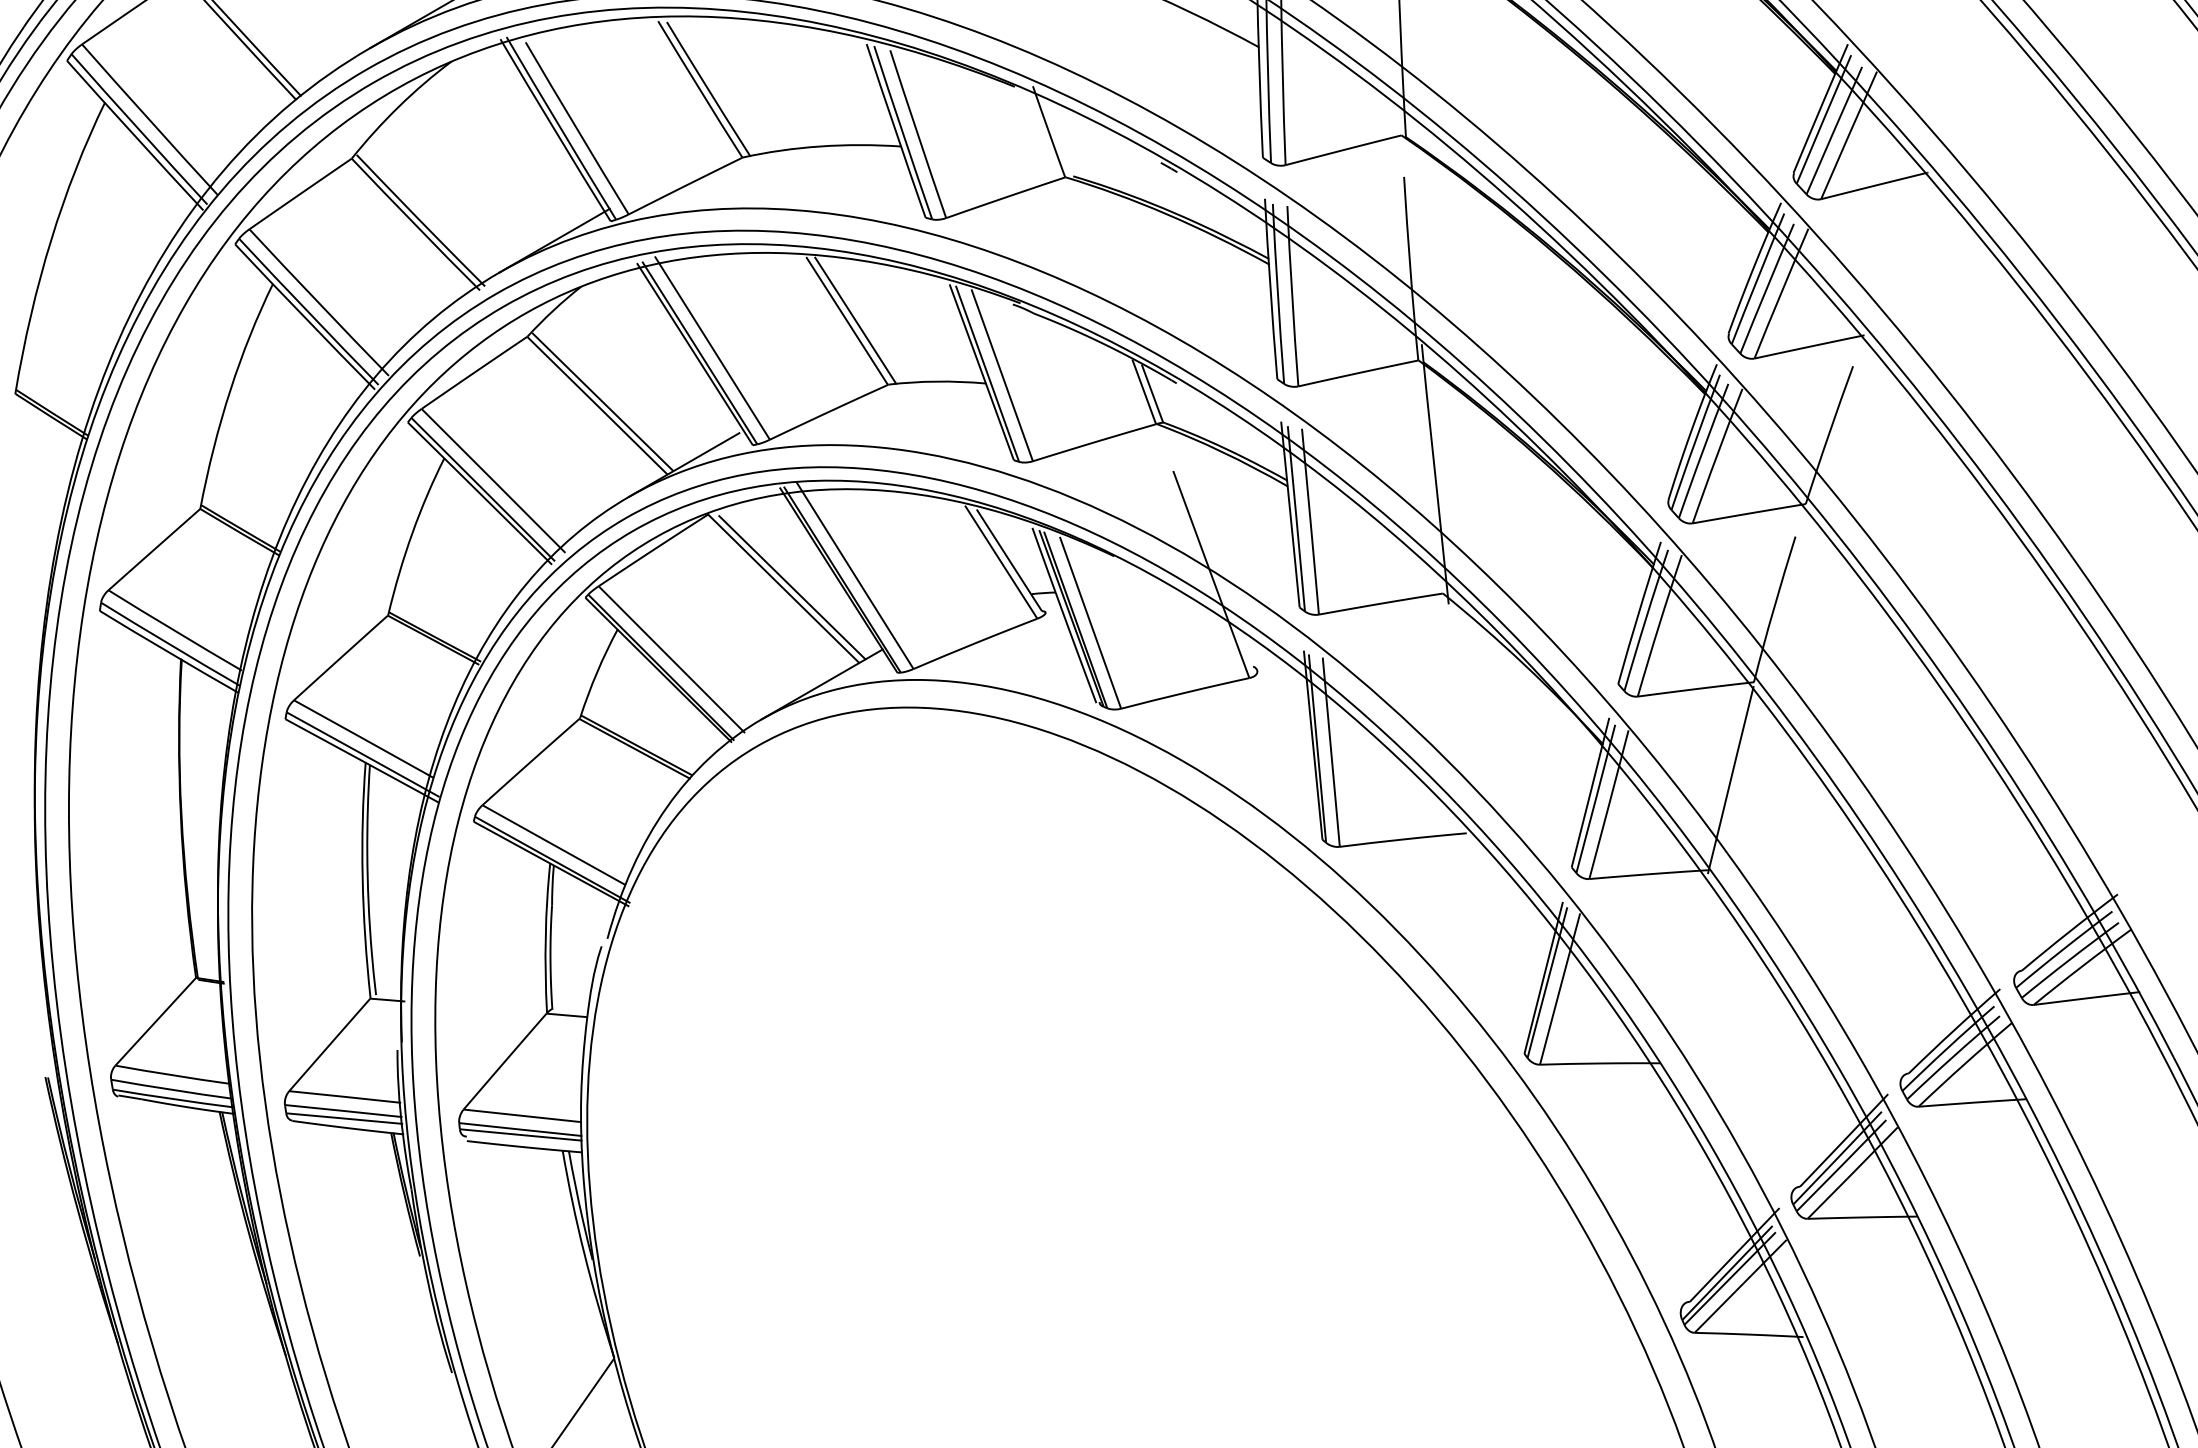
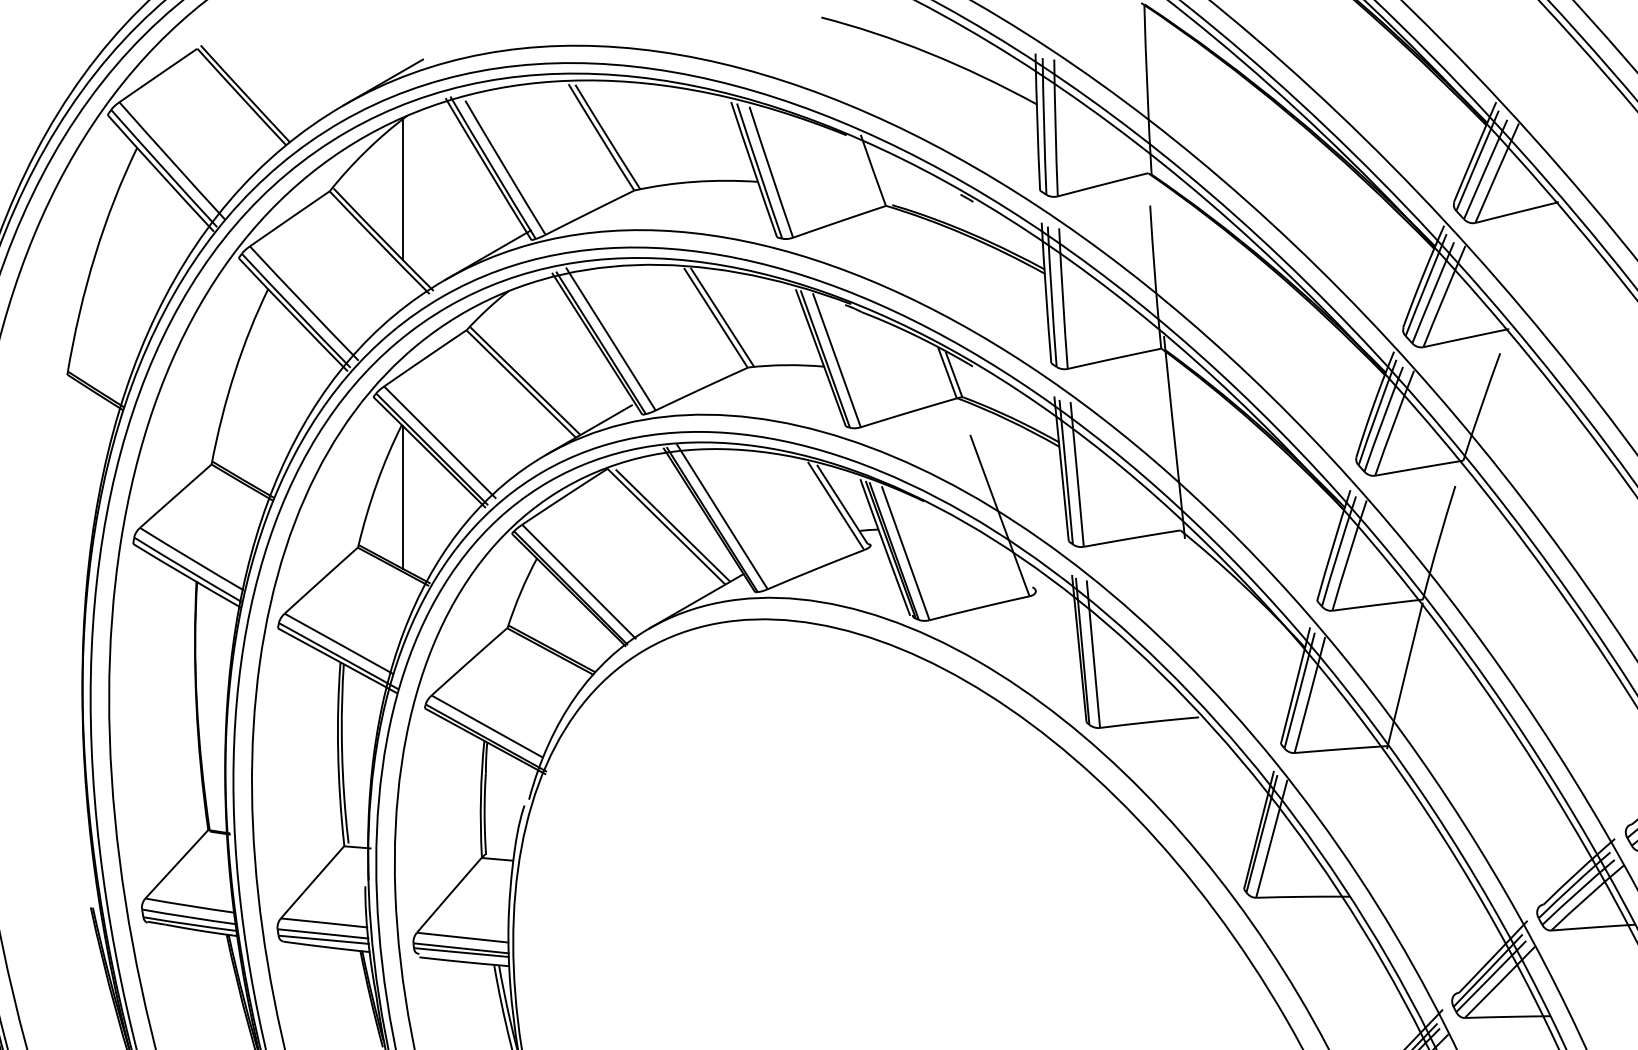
line: (446, 155) -> (403, 188), added
line: (446, 551) -> (403, 497), added

